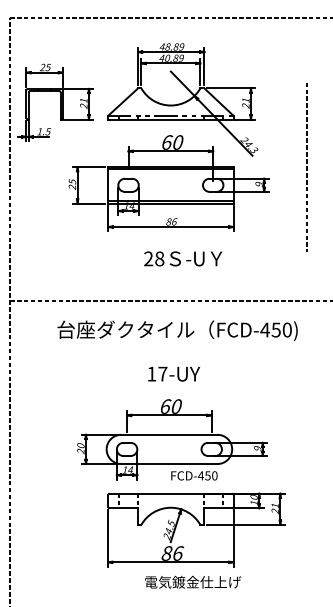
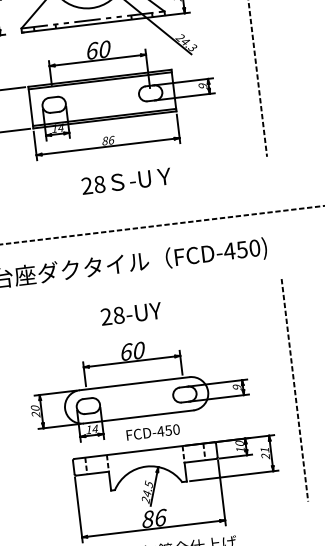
text: (157, 373) -> (112, 315), 17-UY -> 28-UY
line: (306, 457) -> (294, 390), added
text: (194, 475) -> (153, 431), moved

